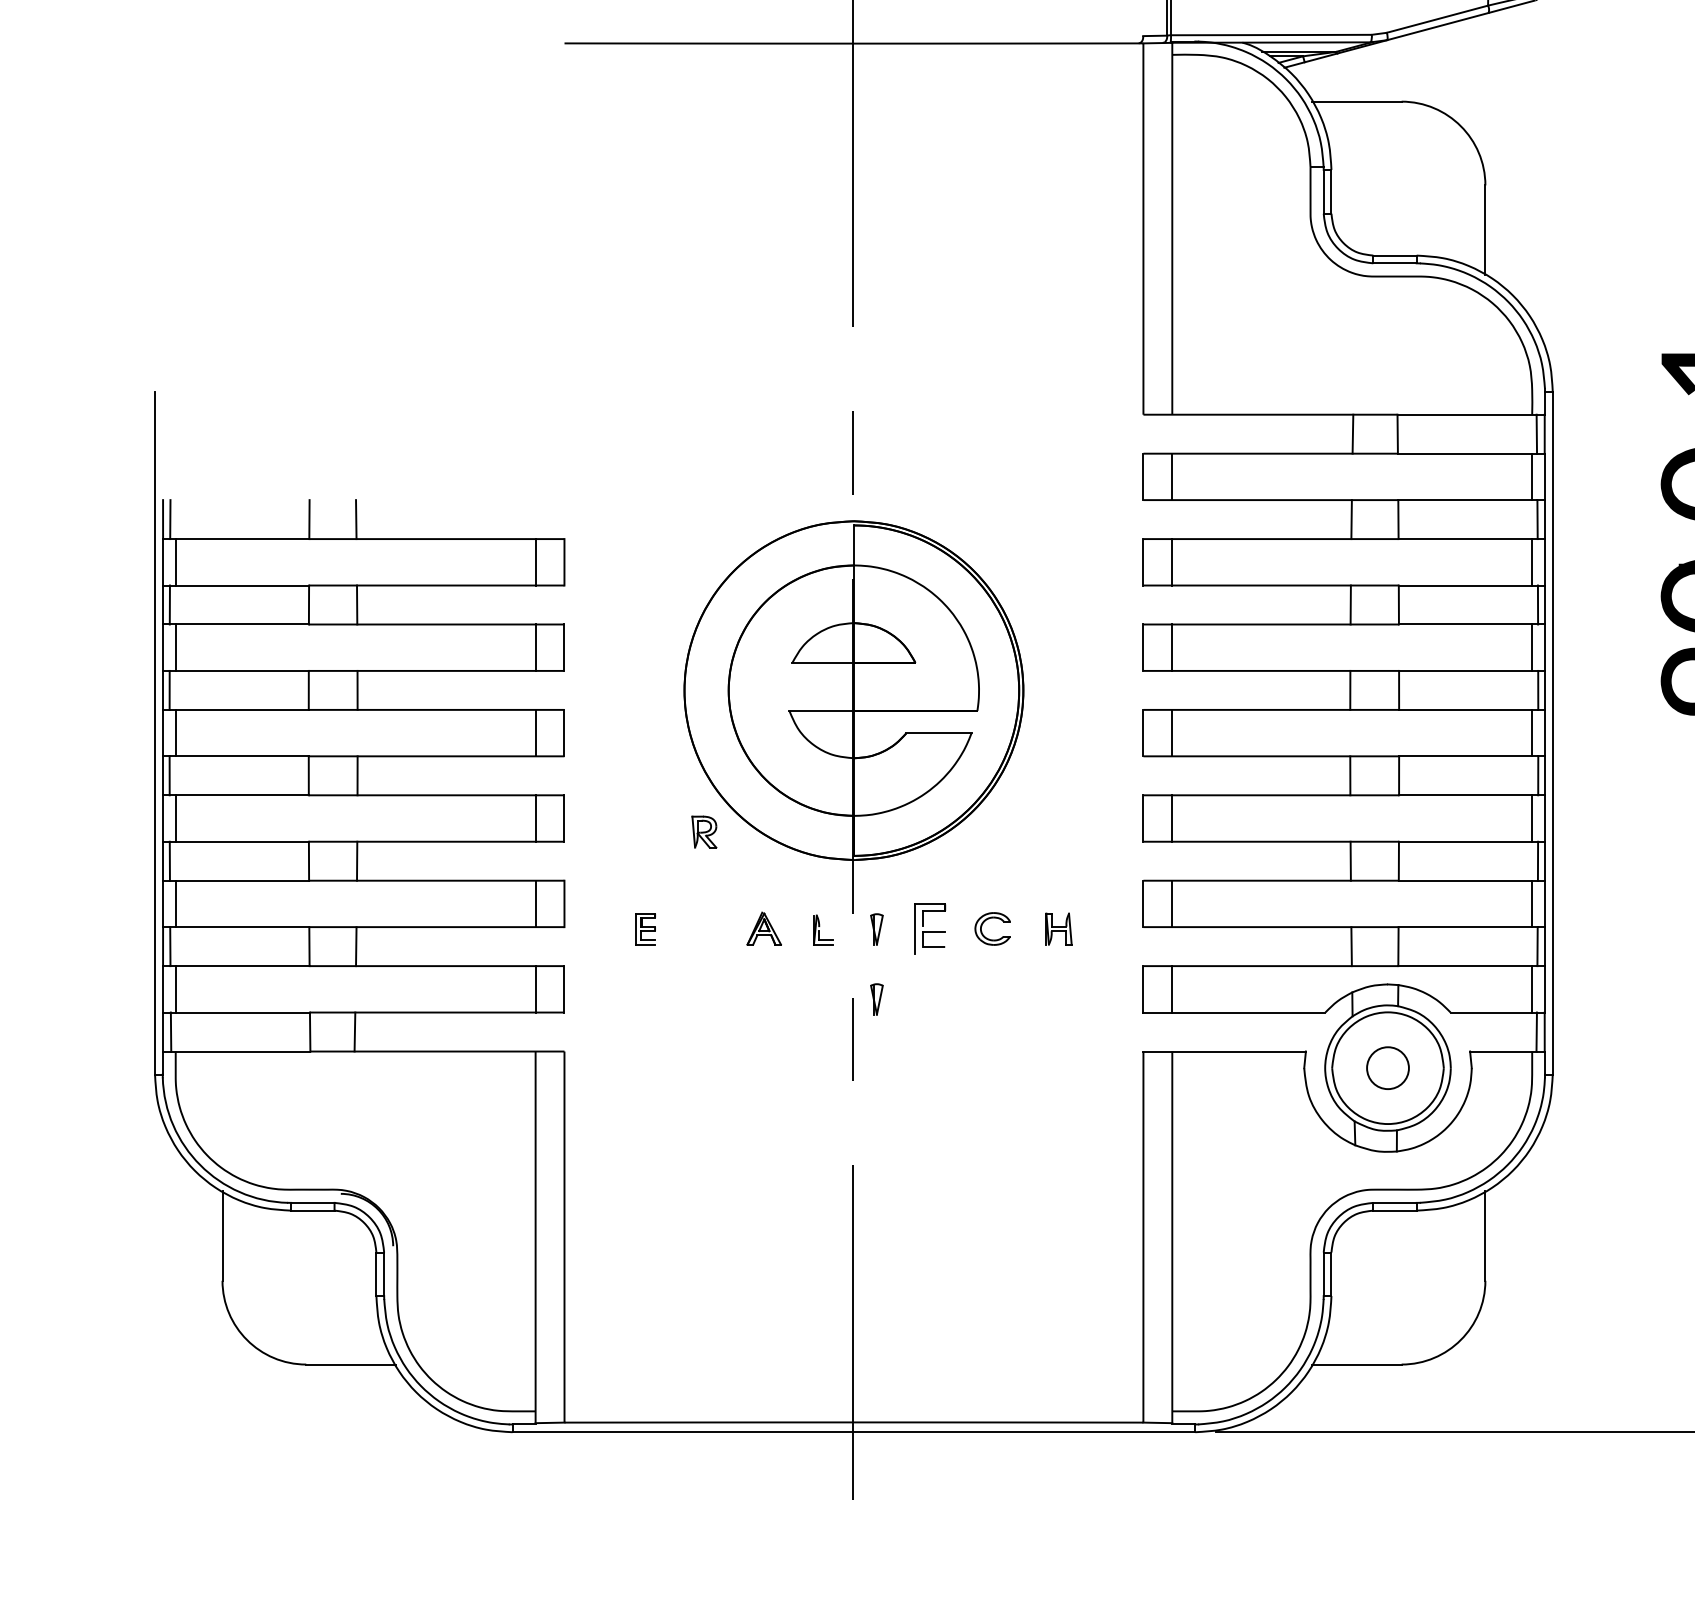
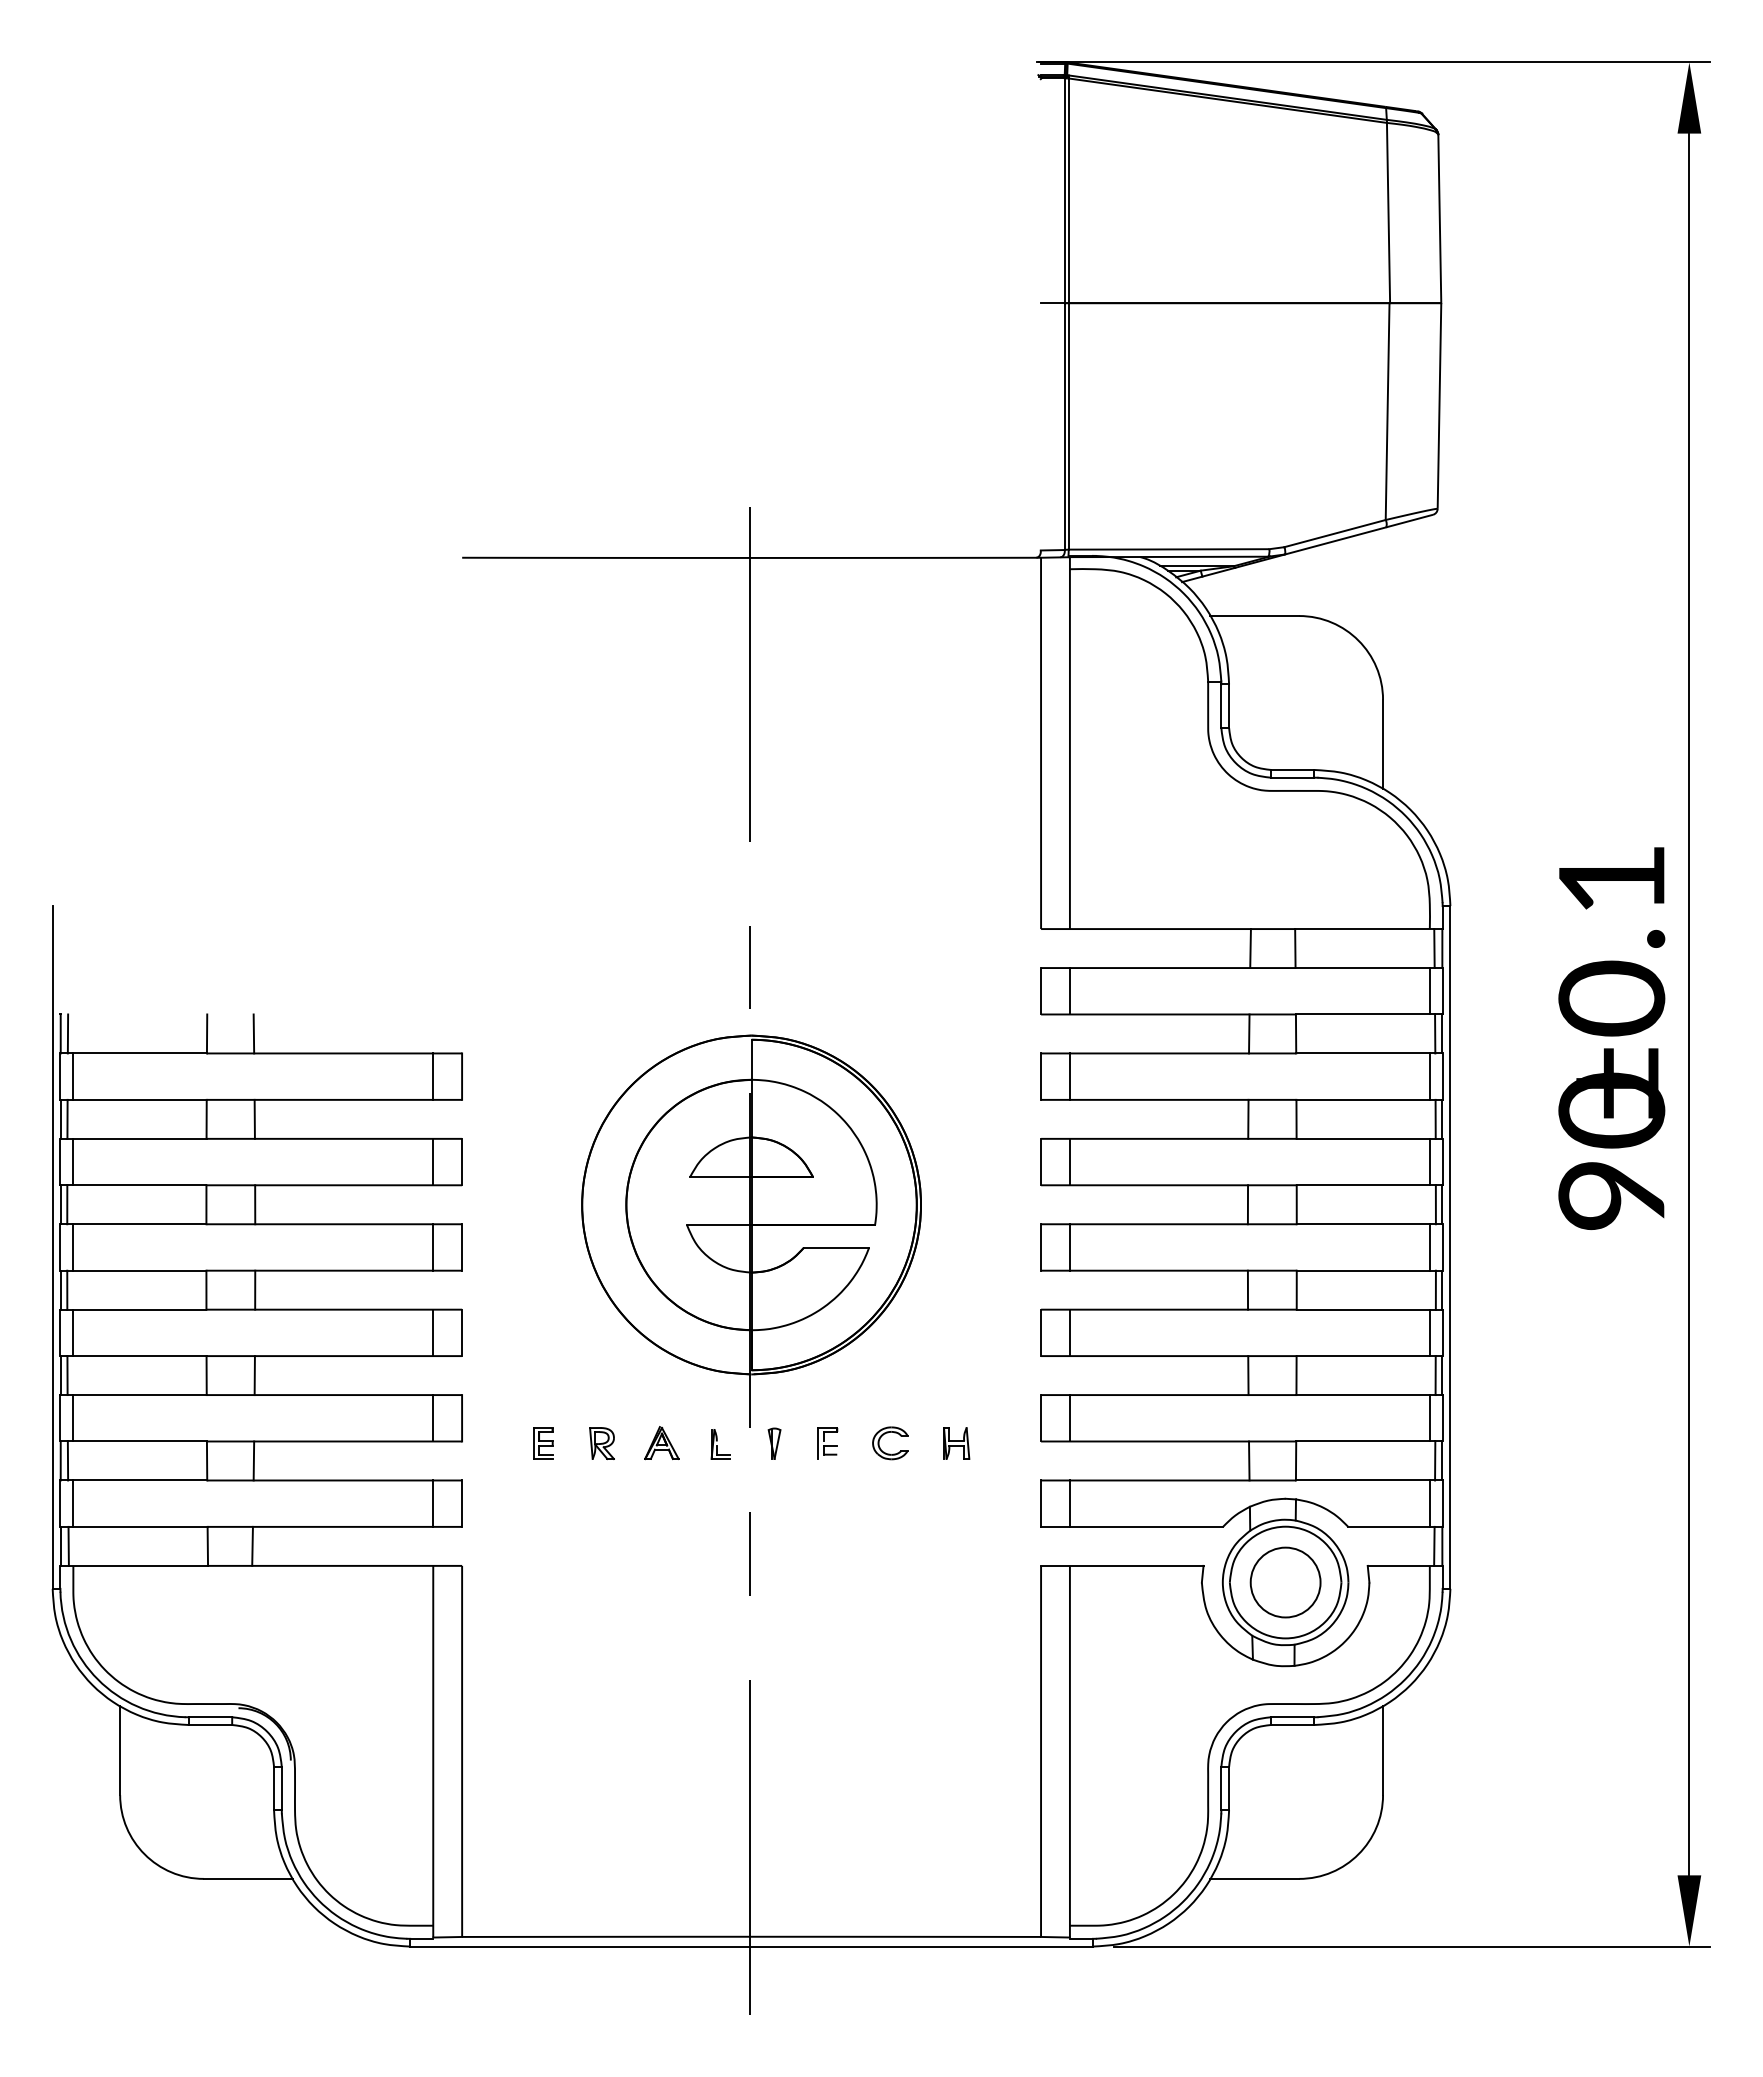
part: (703, 832) -> (601, 1443), moved
part: (929, 929) -> (827, 1443), size x0.62
part: (876, 999) -> (774, 1513), removed
circle: (1387, 1068) -> (1285, 1582), size x1.67

